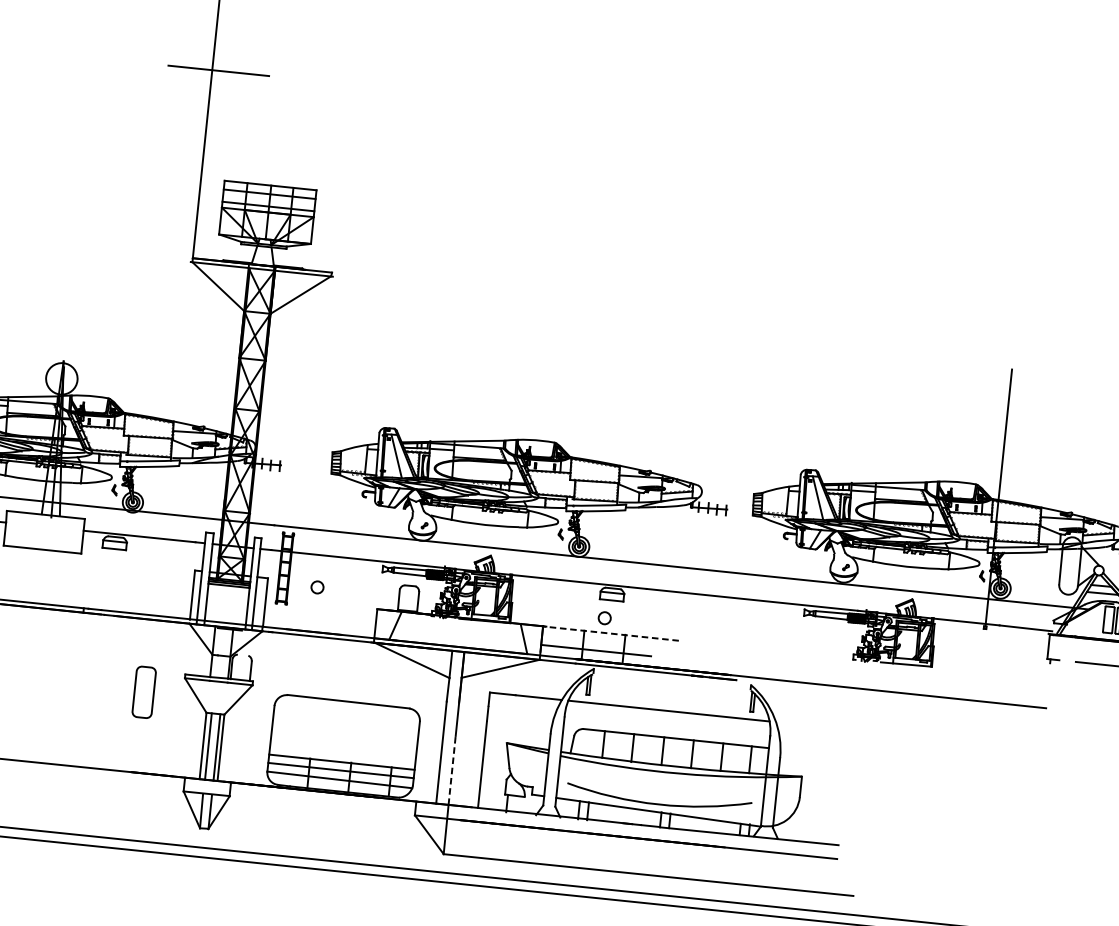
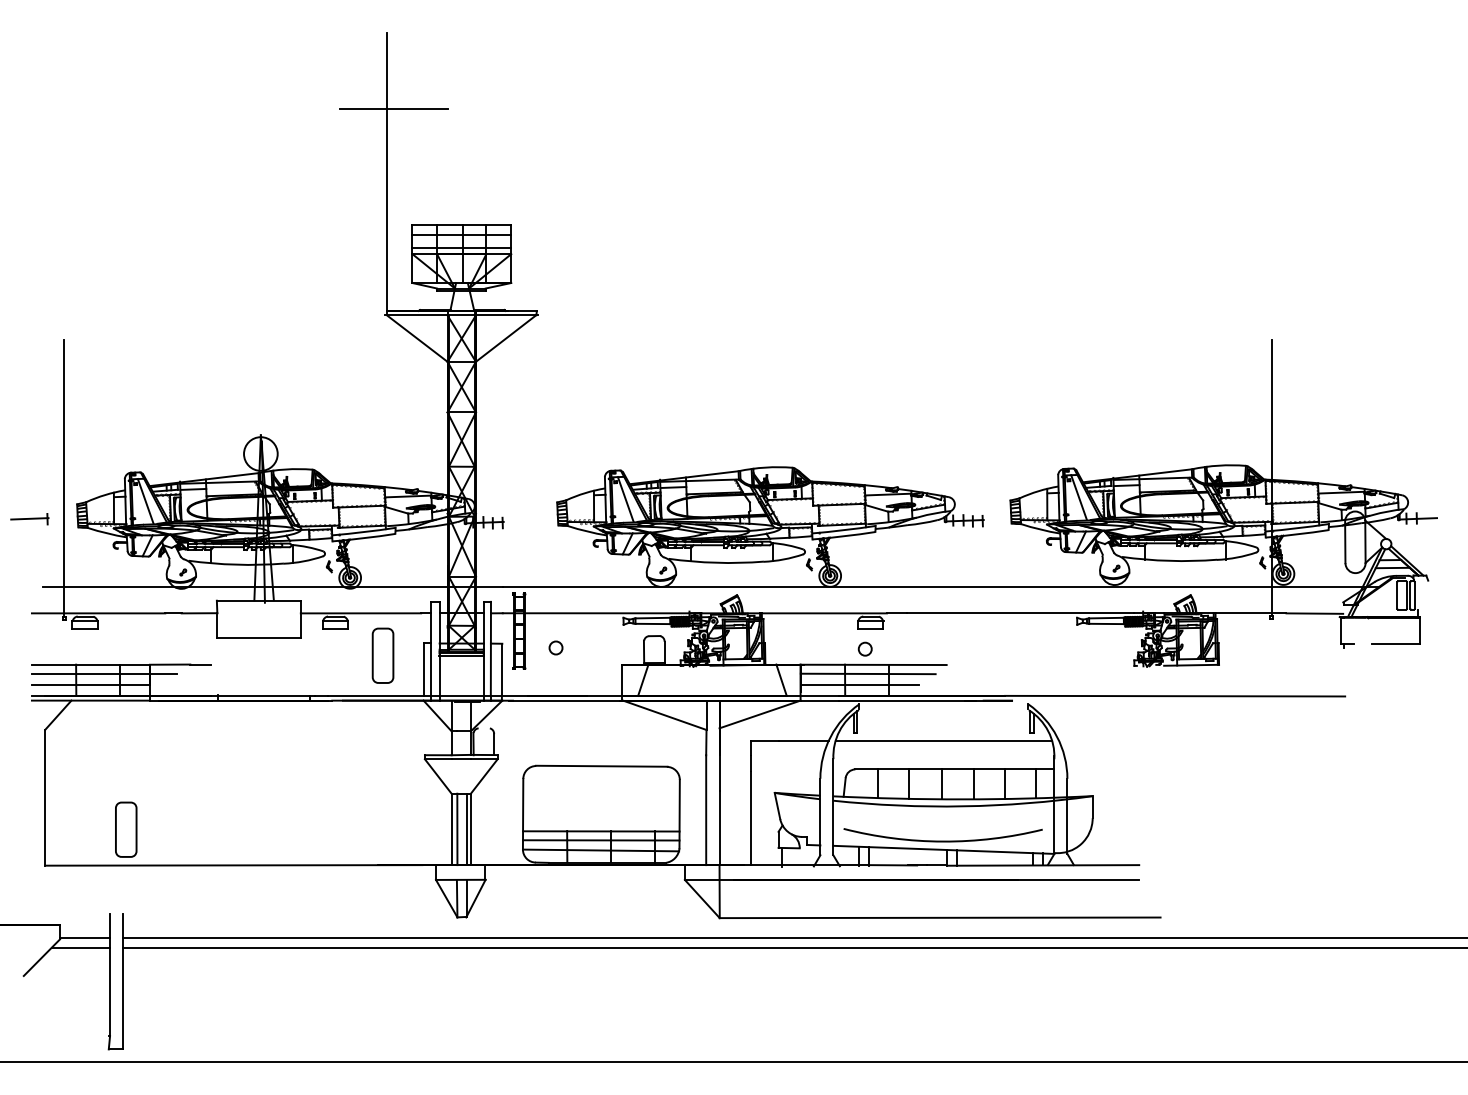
line: (610, 633) -> (873, 664), dashed -> solid
line: (604, 641) -> (867, 673), added
part: (143, 692) -> (382, 655), moved
line: (452, 769) -> (719, 827), dashed -> solid

